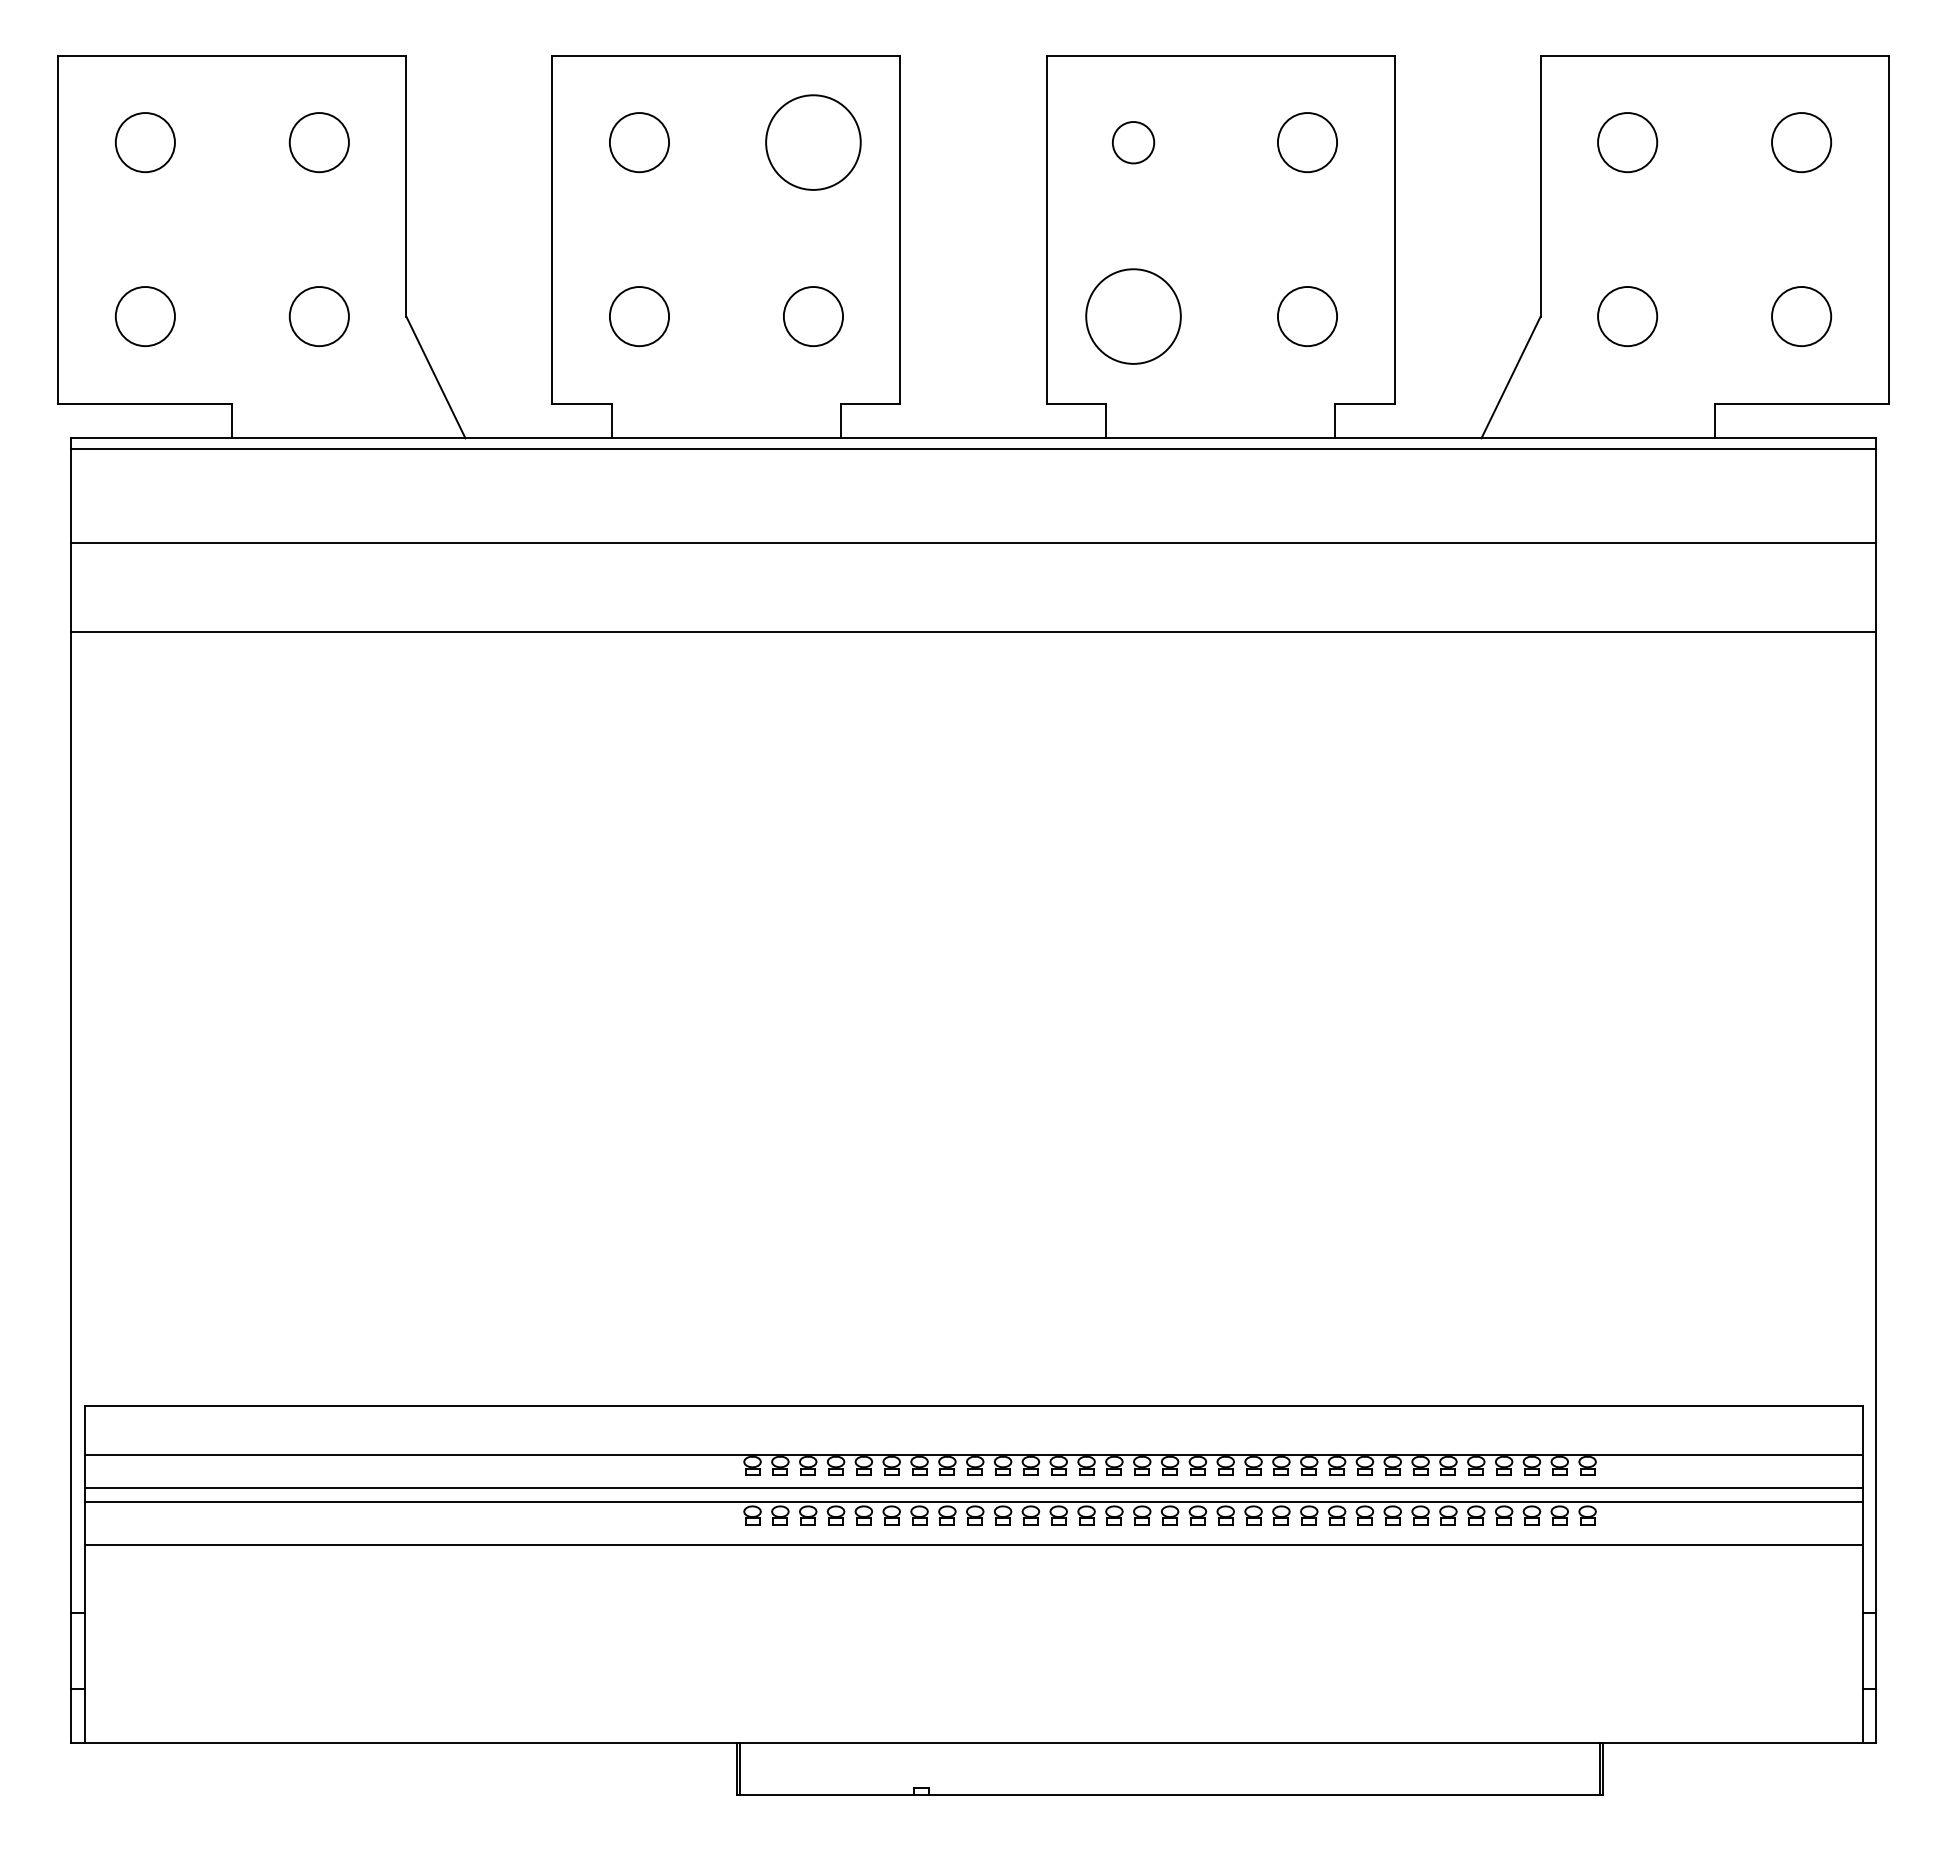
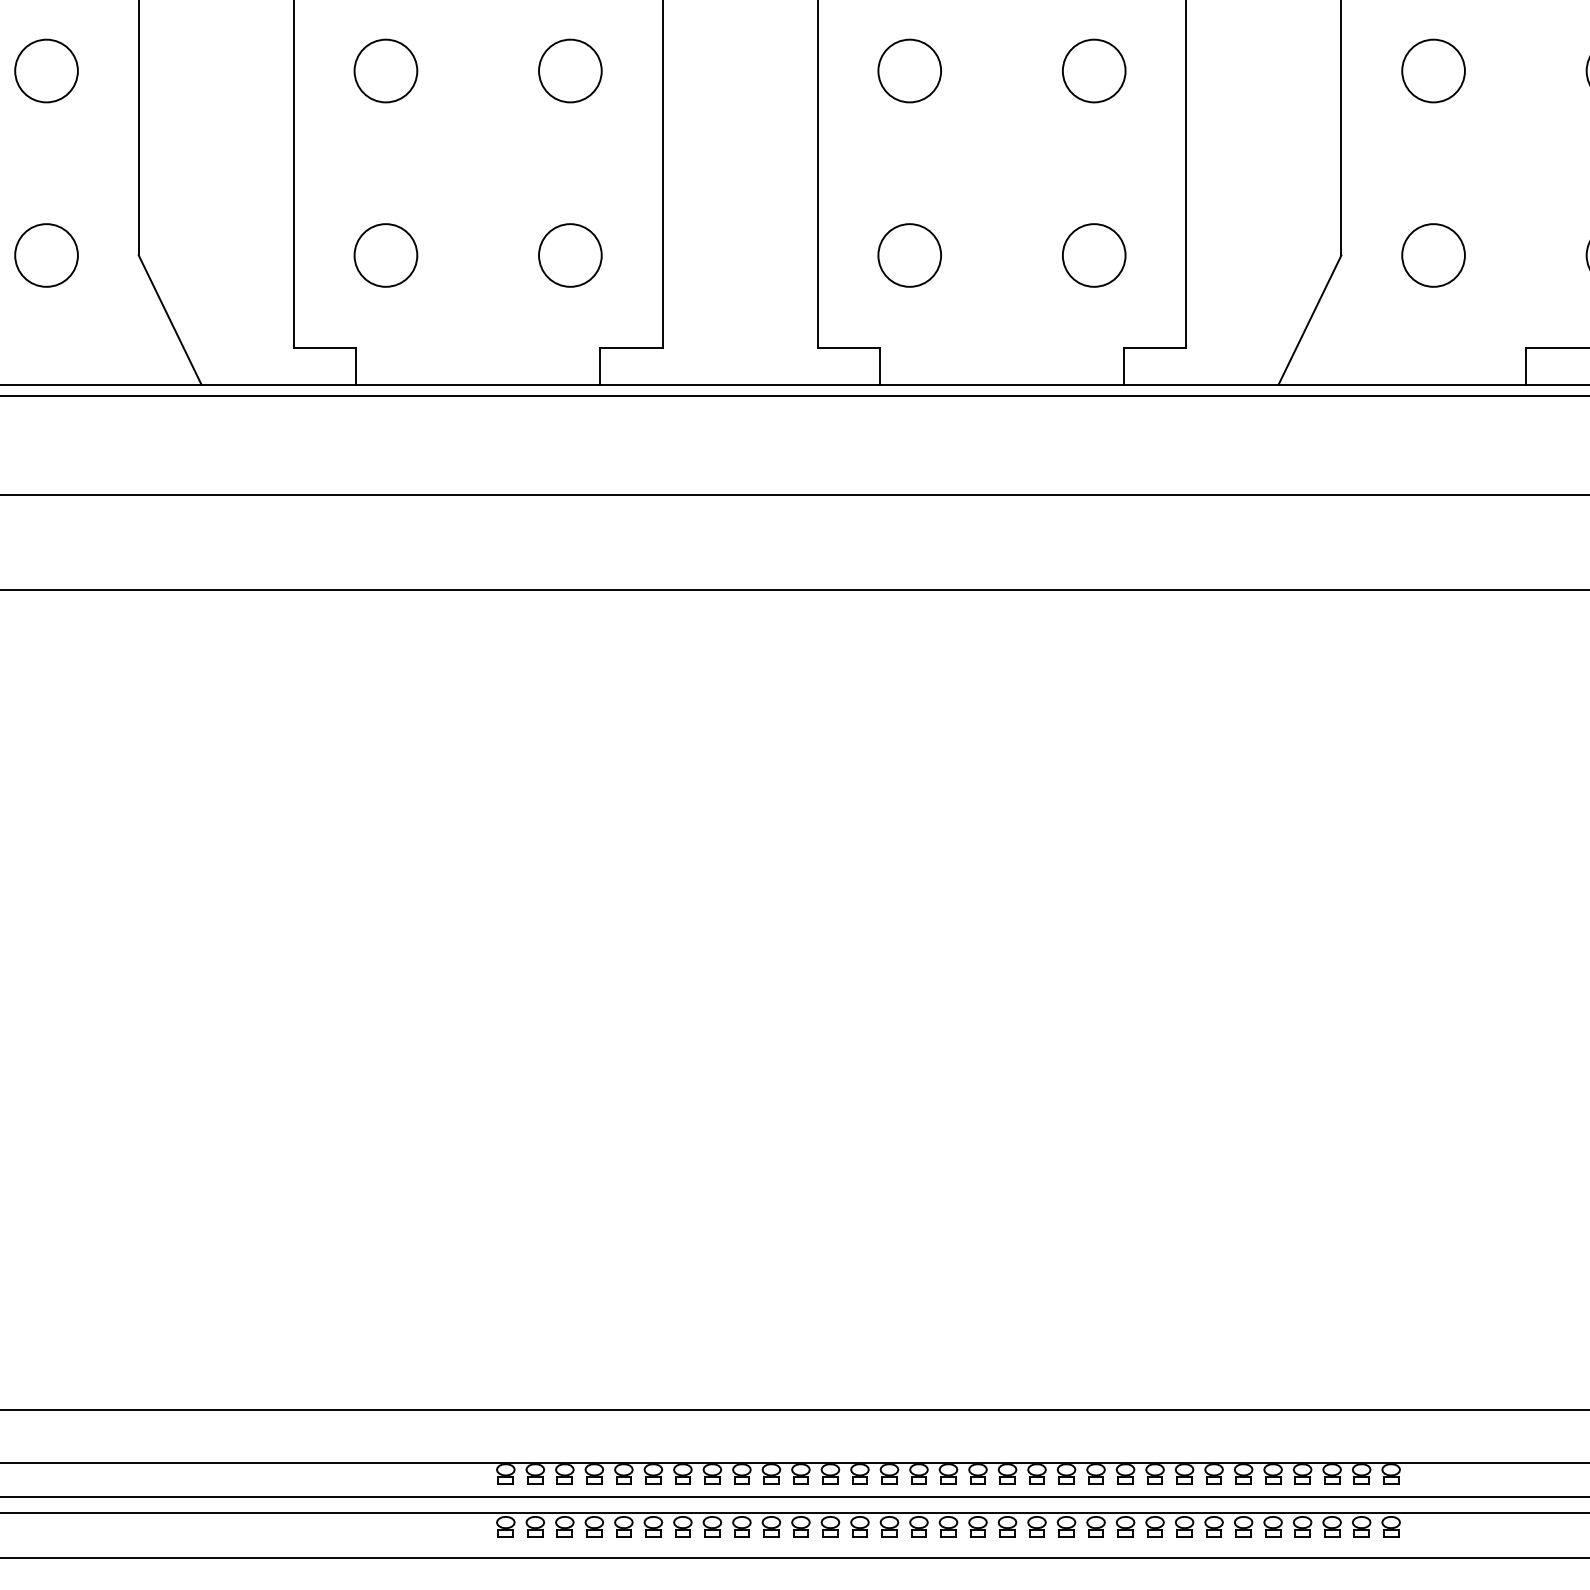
circle: (813, 142) -> (570, 70), size x0.62
circle: (1133, 142) -> (909, 70), size x1.43
circle: (1133, 316) -> (909, 255), size x0.62

